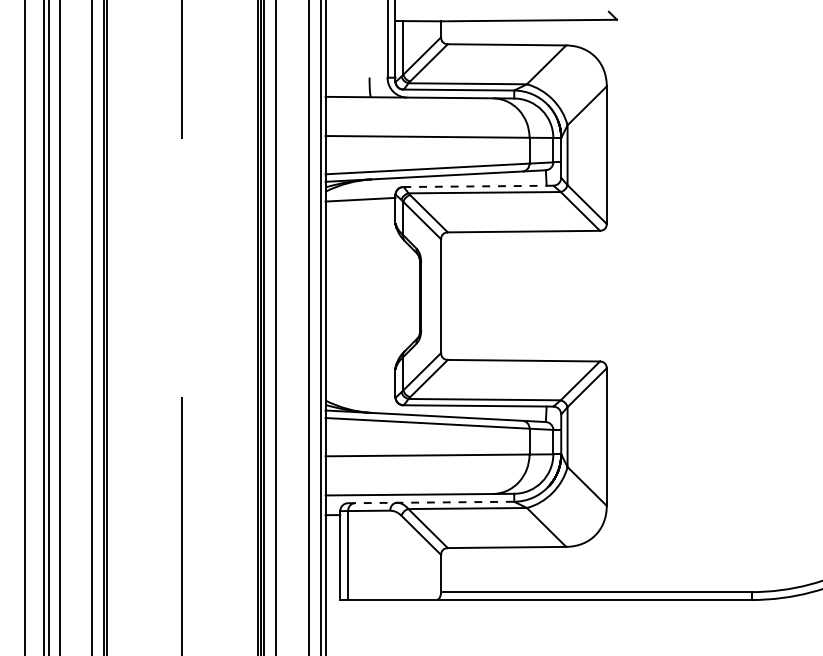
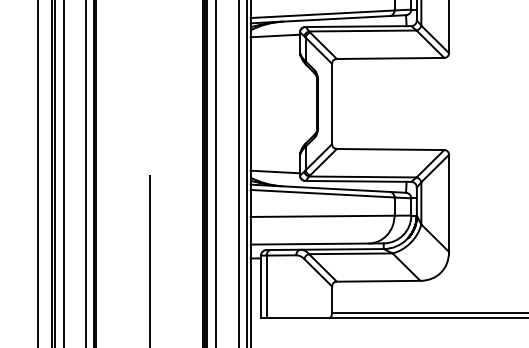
line: (478, 186) -> (358, 26), dashed -> solid
line: (360, 392) -> (275, 171), added
line: (431, 502) -> (325, 249), dashed -> solid

